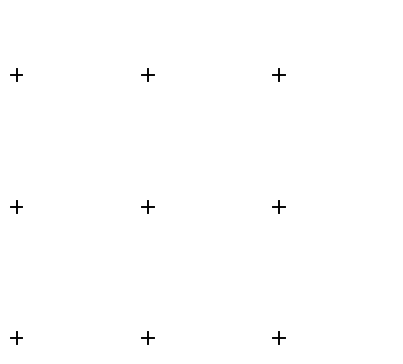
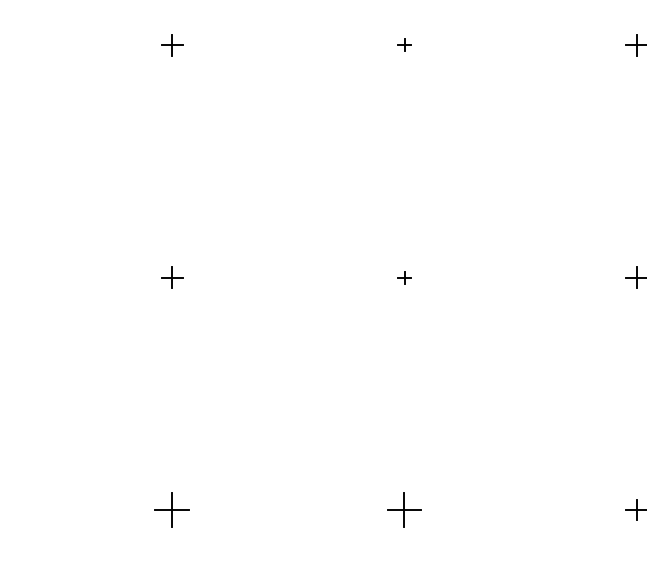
part: (278, 74) -> (403, 43), size x0.6
part: (278, 206) -> (403, 277), size x0.6
part: (147, 337) -> (171, 509), size x1.6
part: (278, 337) -> (403, 509), size x1.6

